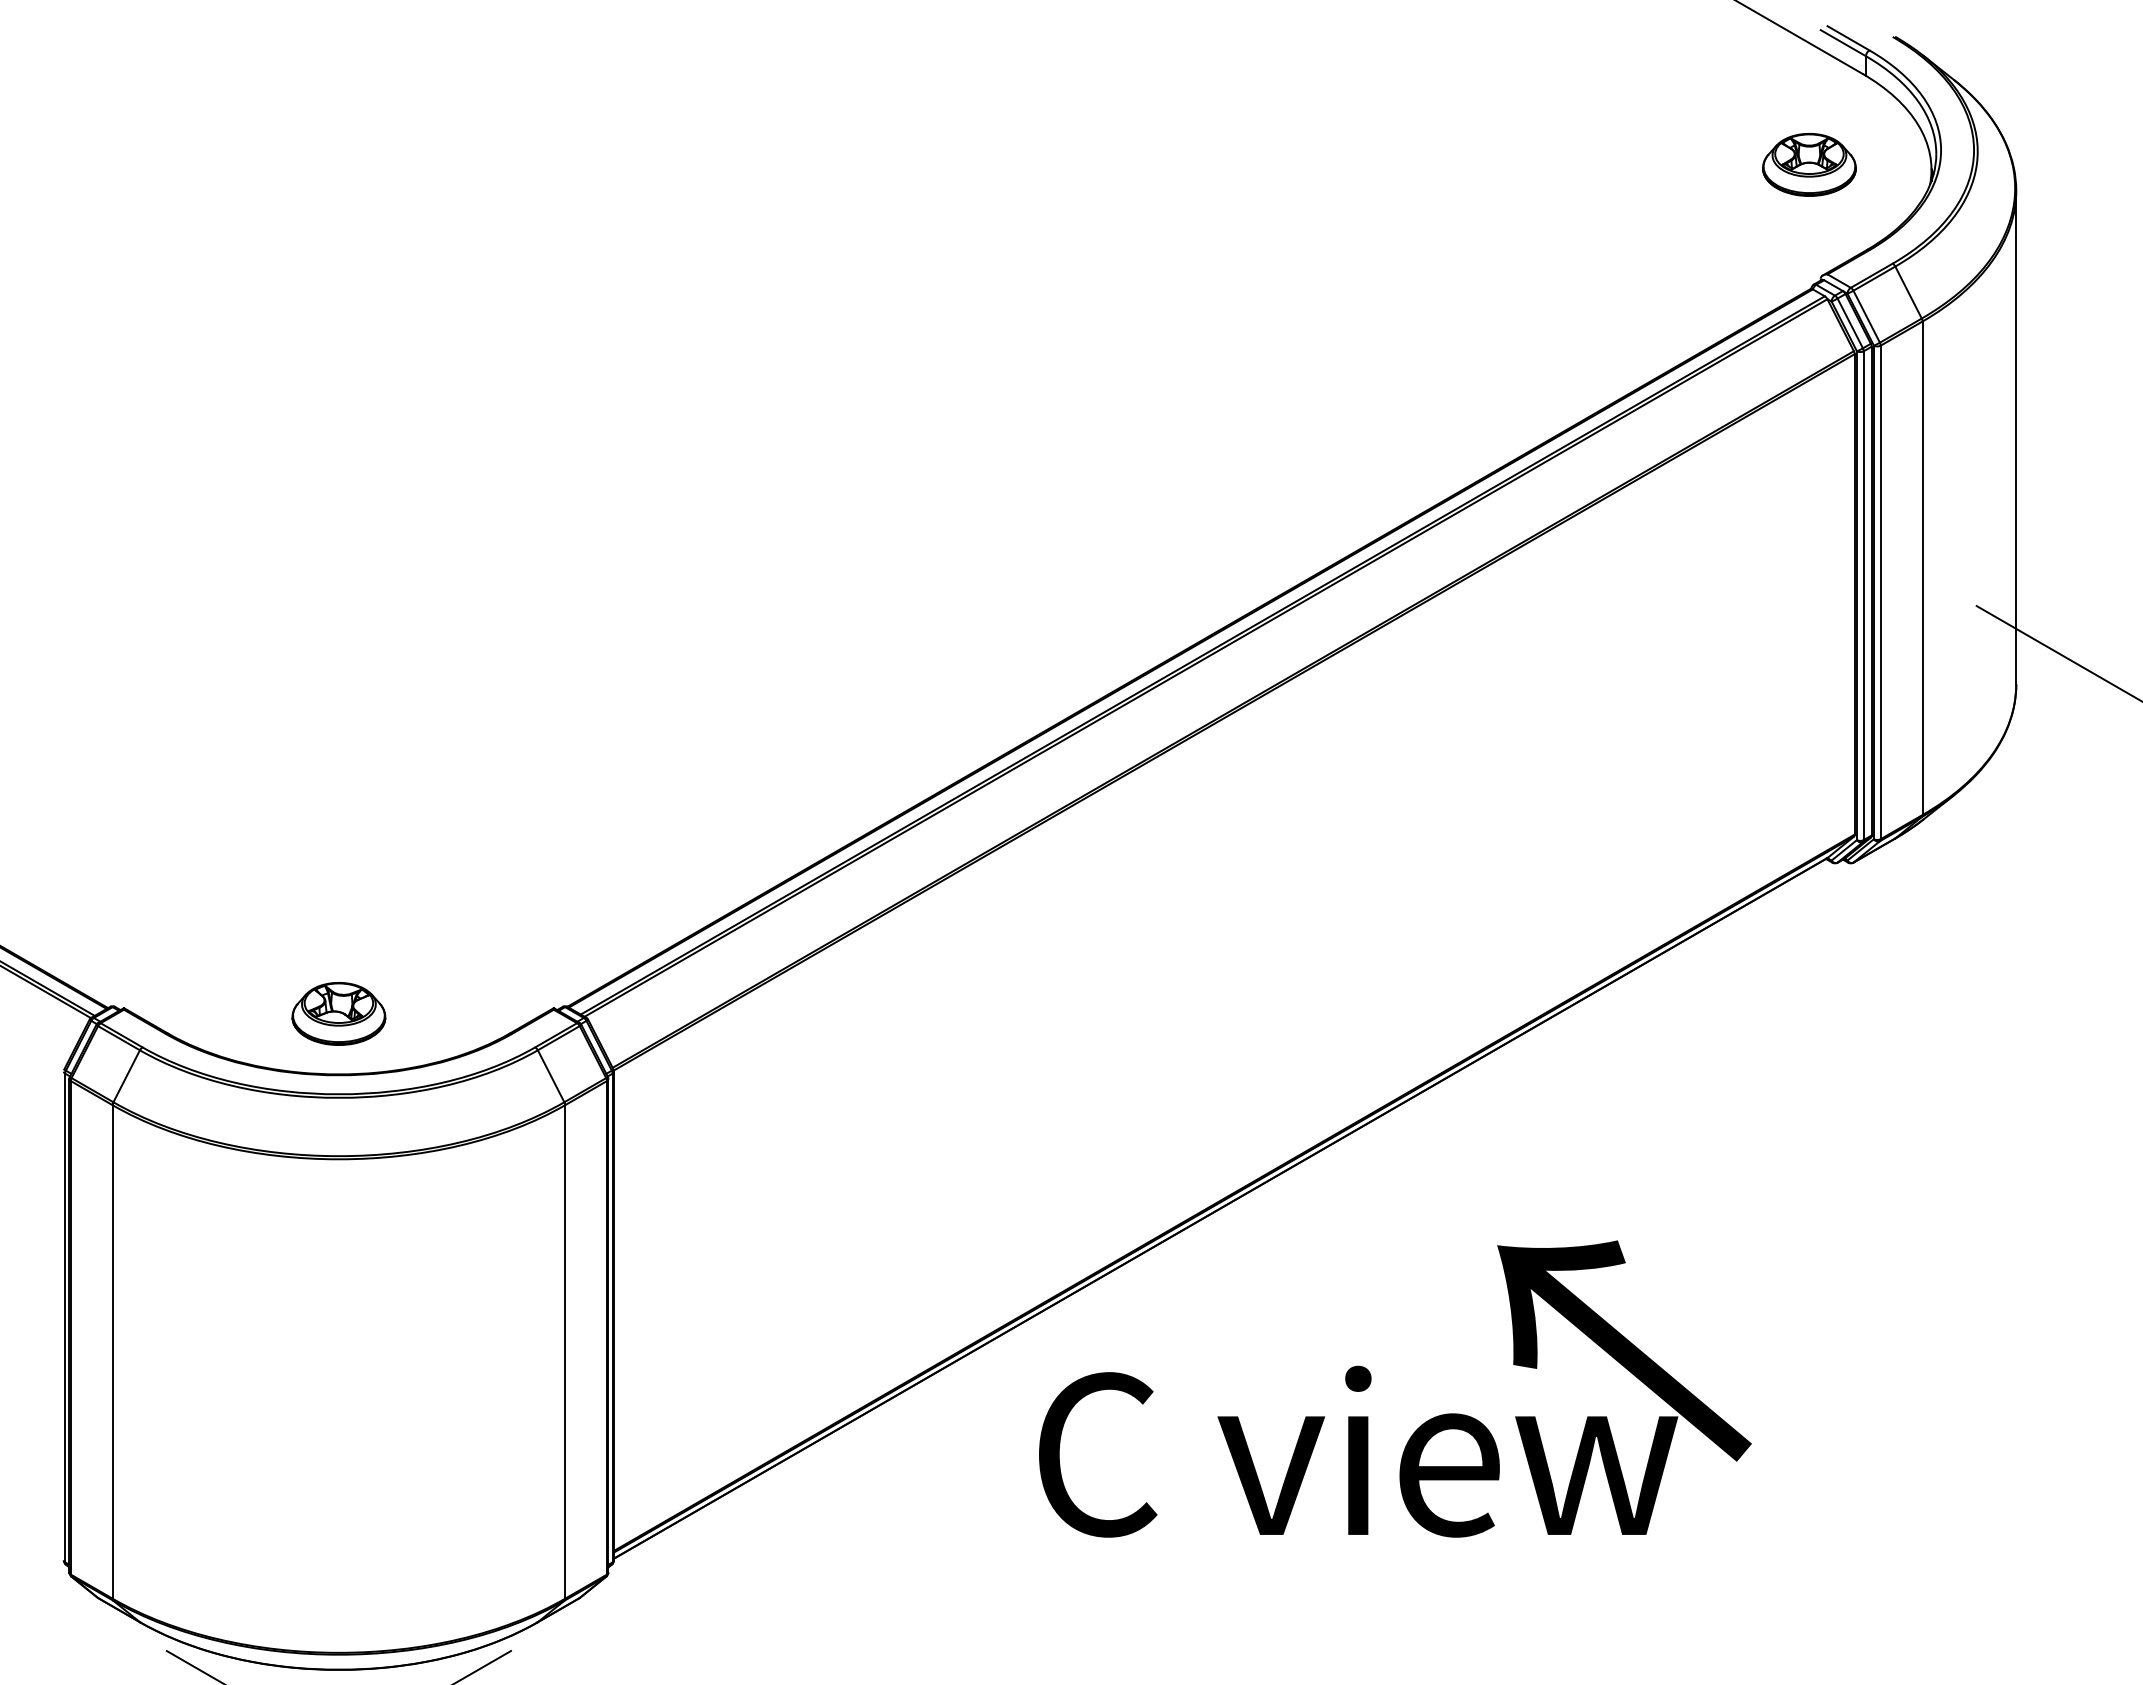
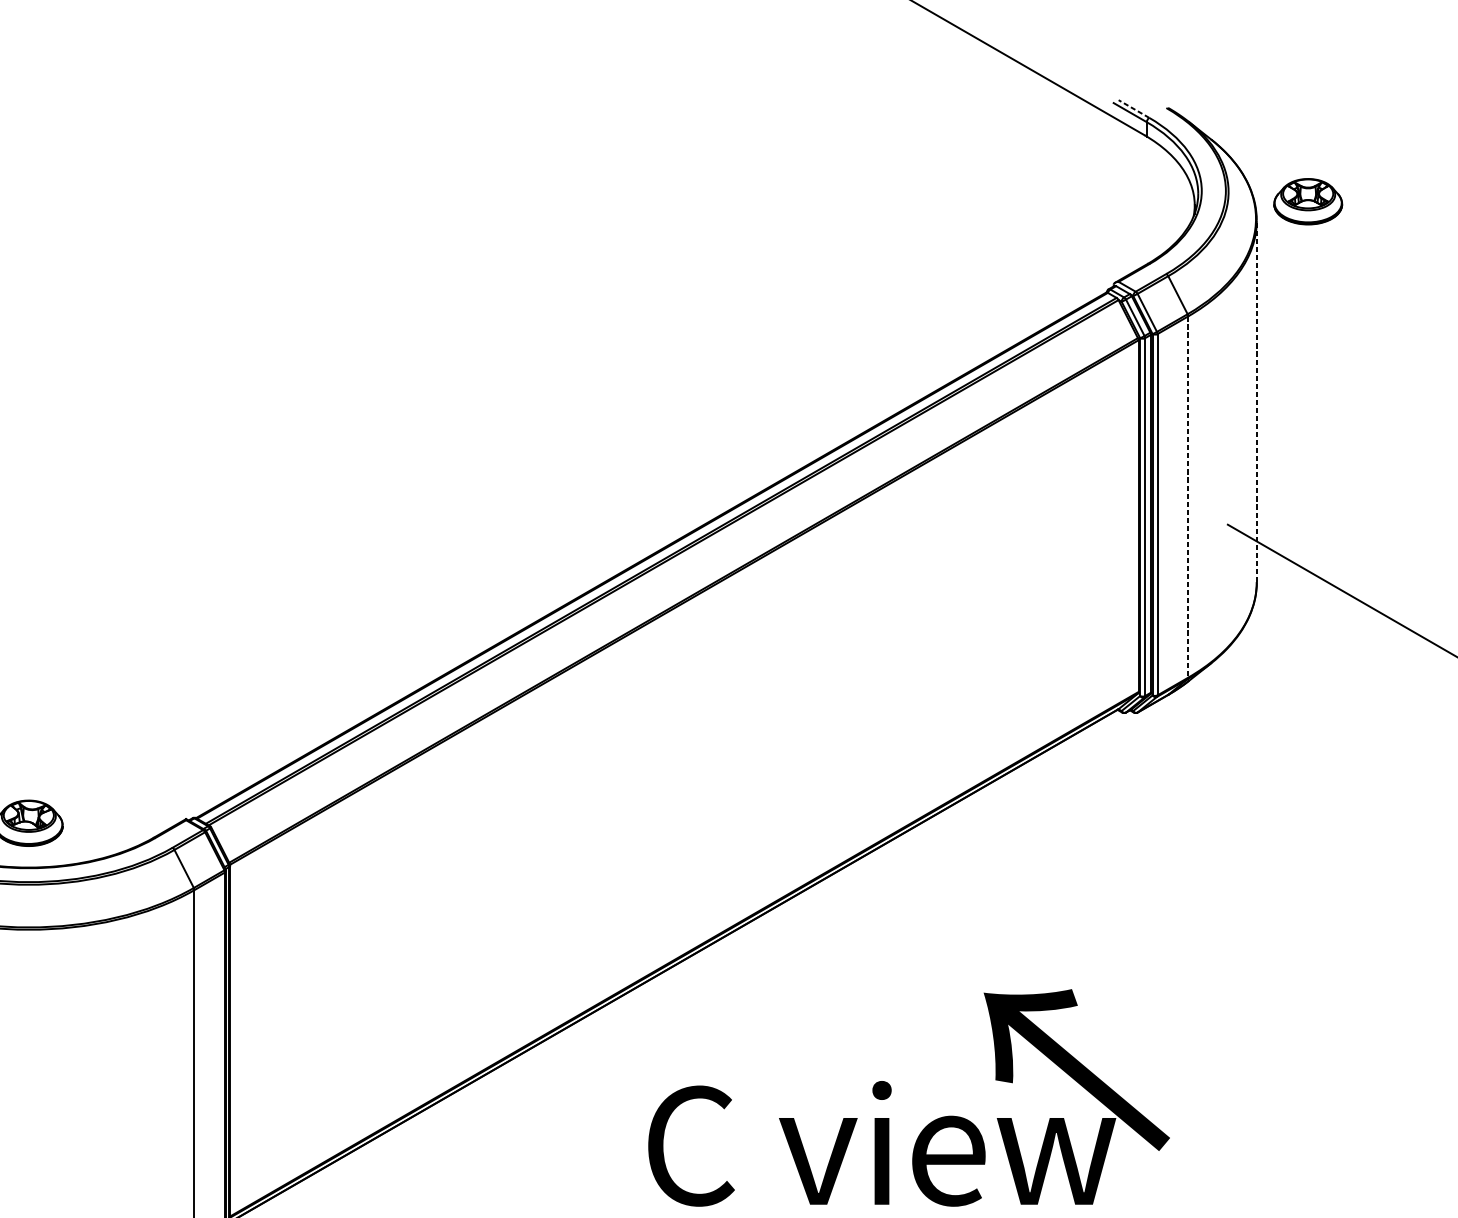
line: (1848, 38) -> (1133, 109), solid -> dashed
part: (1809, 164) -> (1308, 201), moved
line: (2016, 437) -> (1256, 401), solid -> dashed
line: (1922, 568) -> (1188, 497), solid -> dashed
text: (1395, 1388) -> (909, 1097), moved

